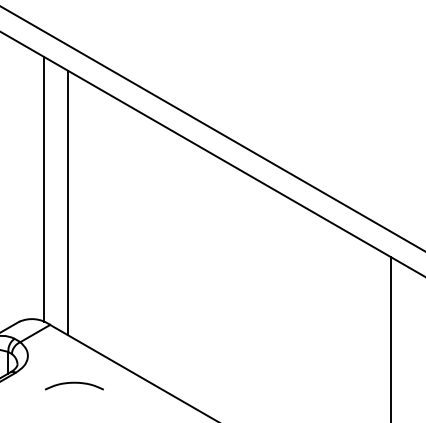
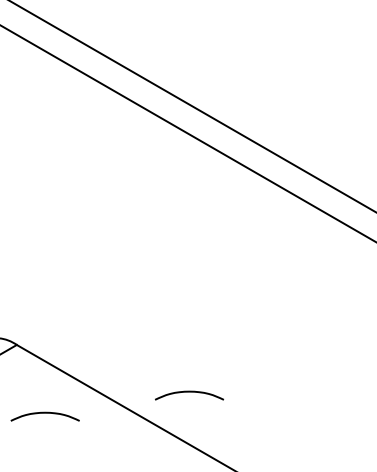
line: (43, 188) -> (8, 184), removed
line: (67, 202) -> (37, 201), removed
curve: (197, 365) -> (189, 392), added

